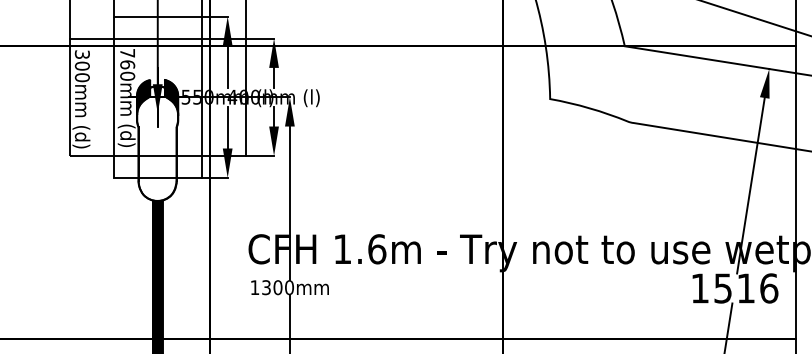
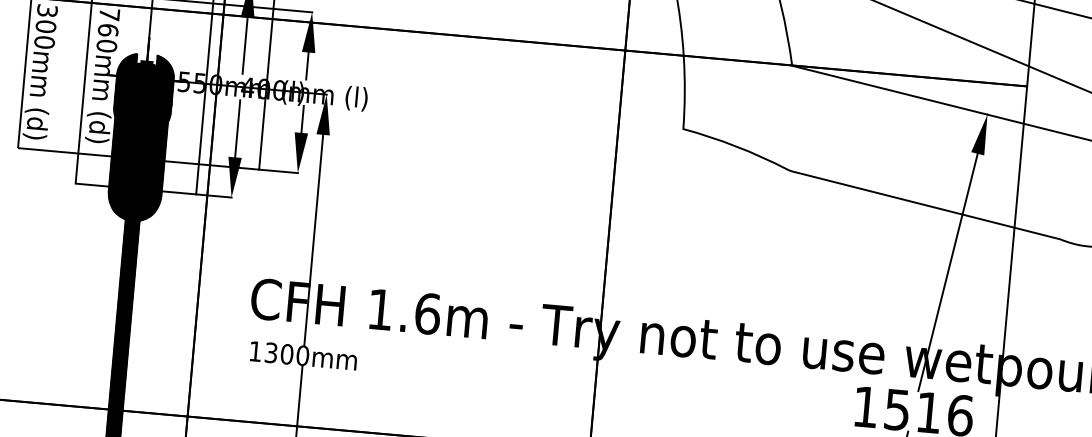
fill: (157, 143) -> (139, 141), added

